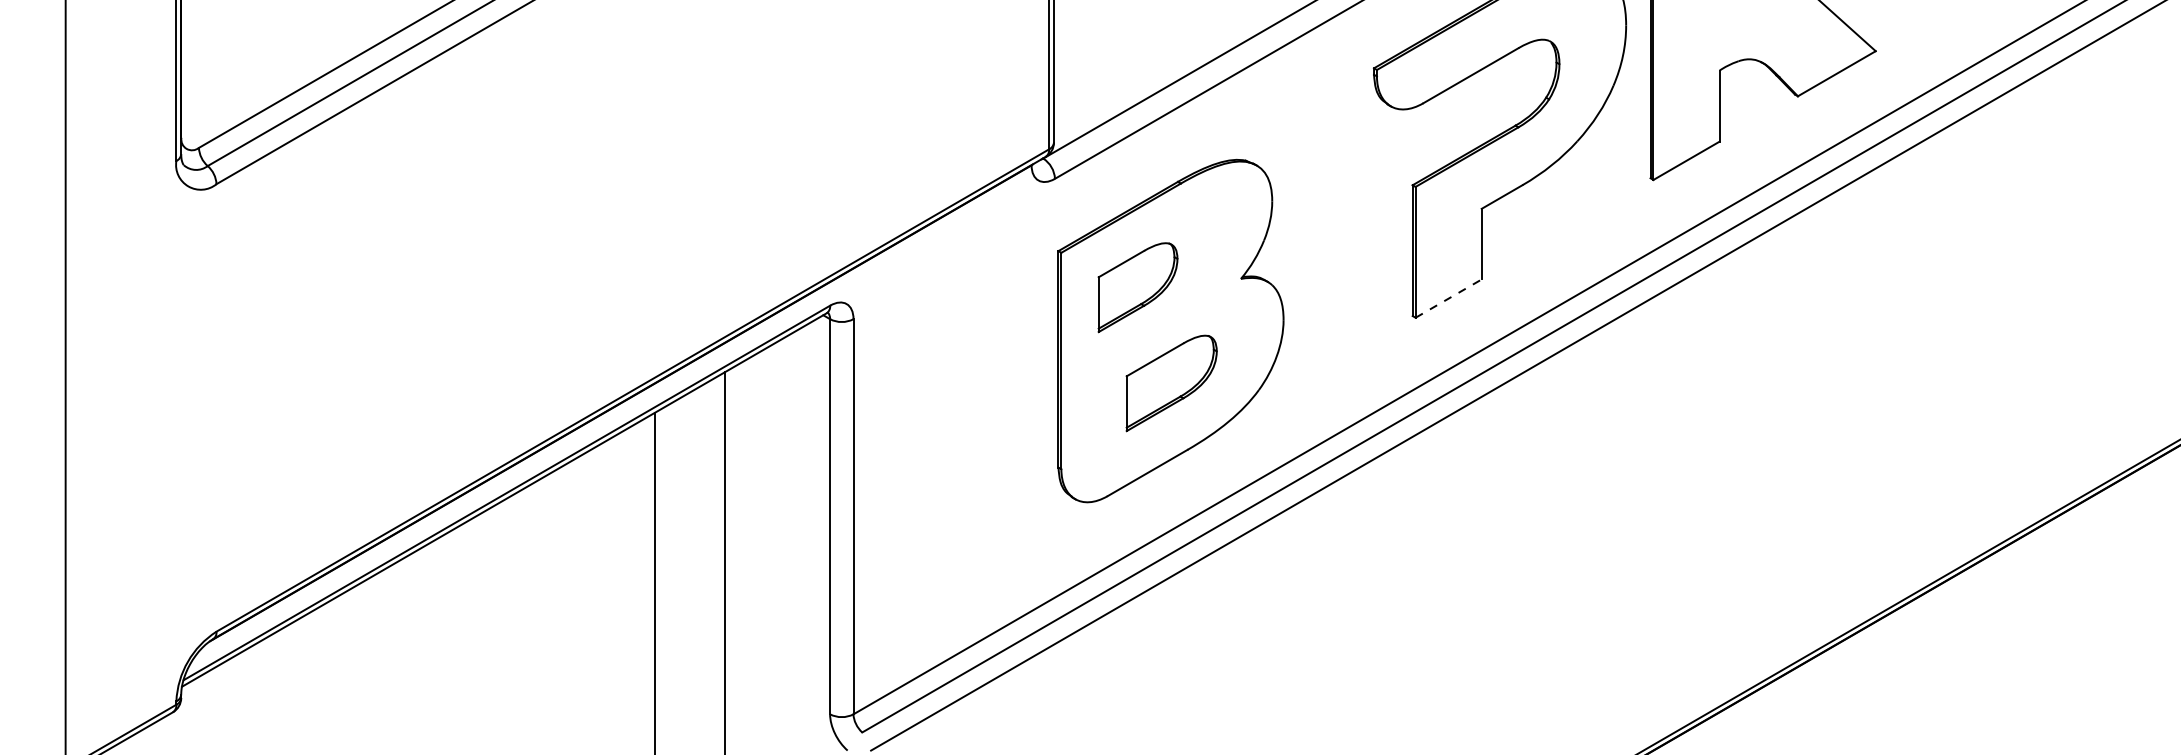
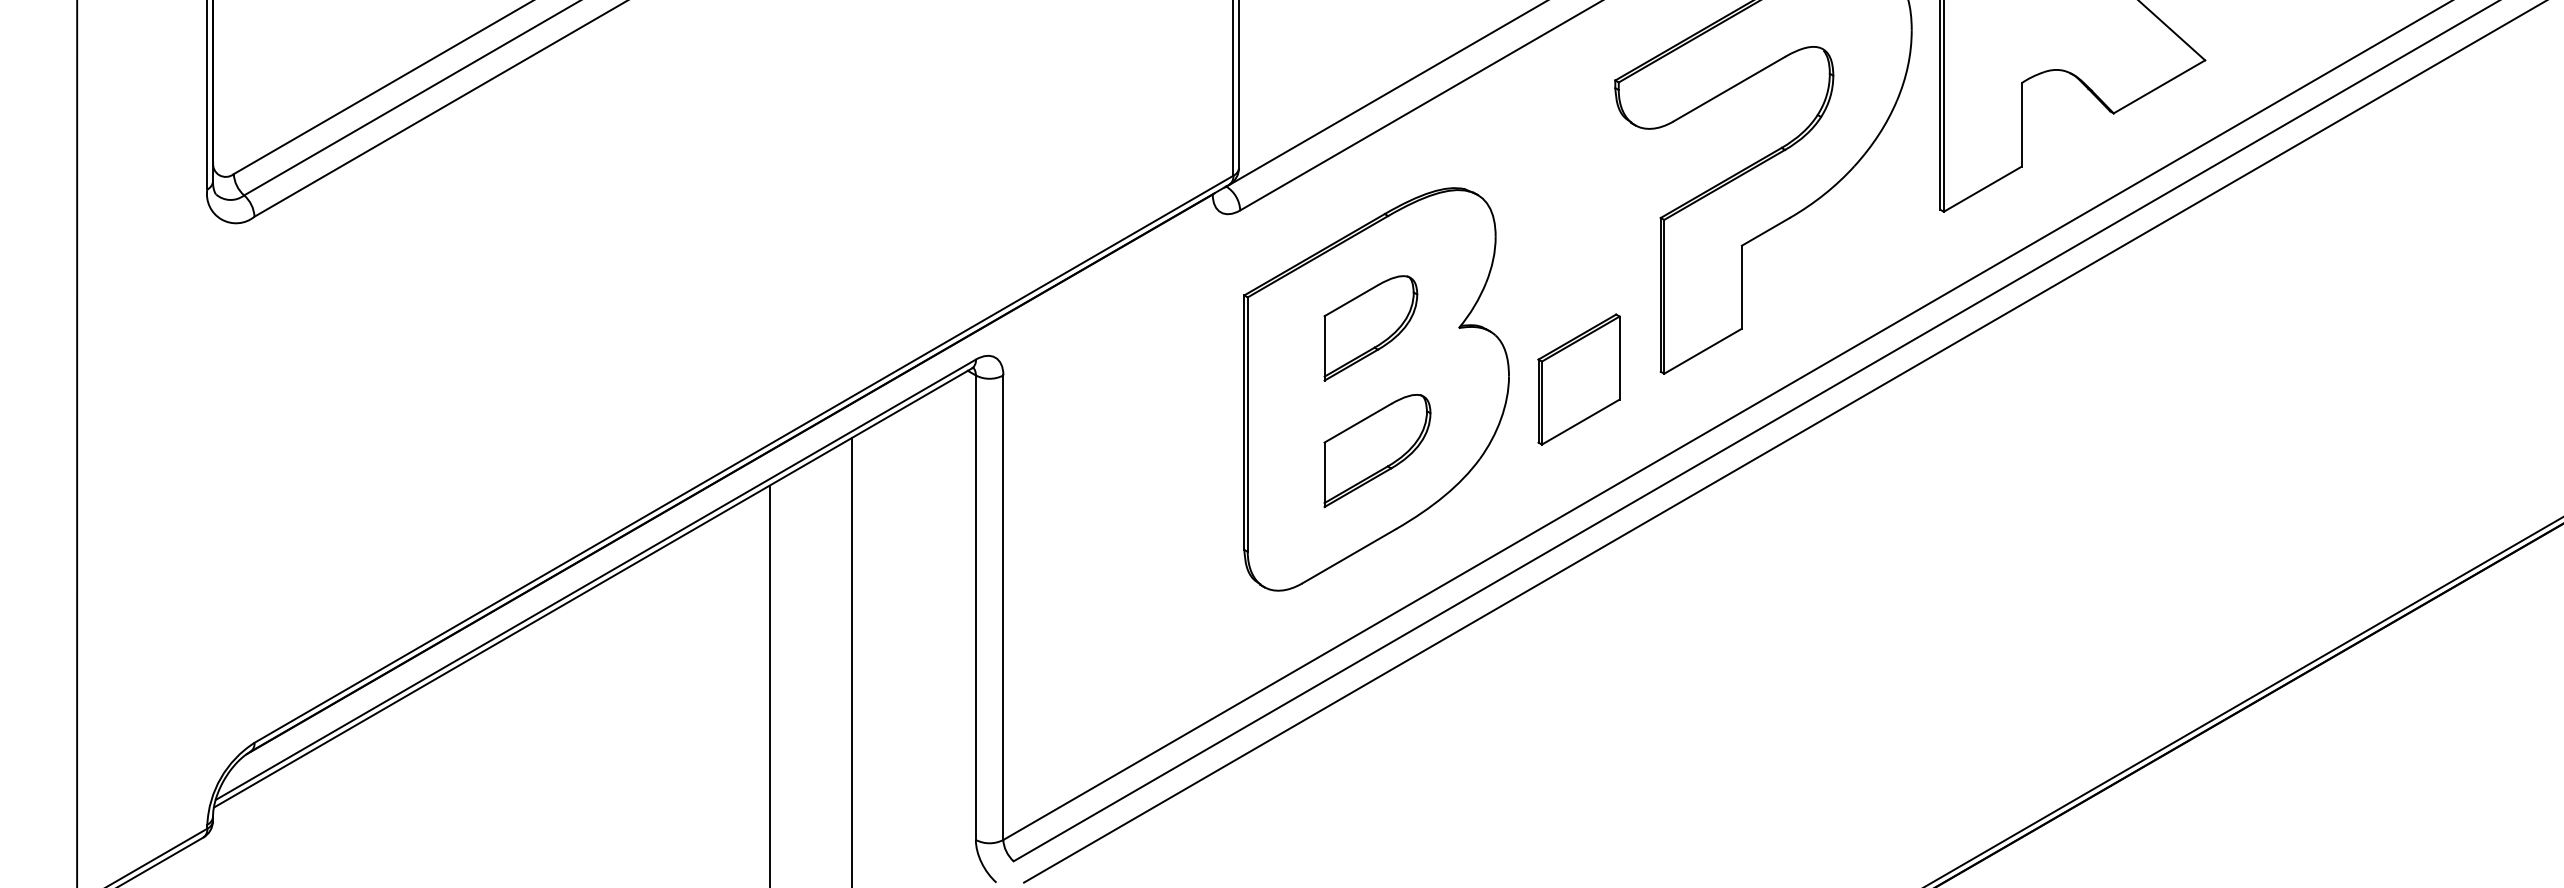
part: (1137, 287) -> (1370, 328), moved
line: (1449, 298) -> (1703, 351), dashed -> solid
part: (1342, 322) -> (1578, 379), added

